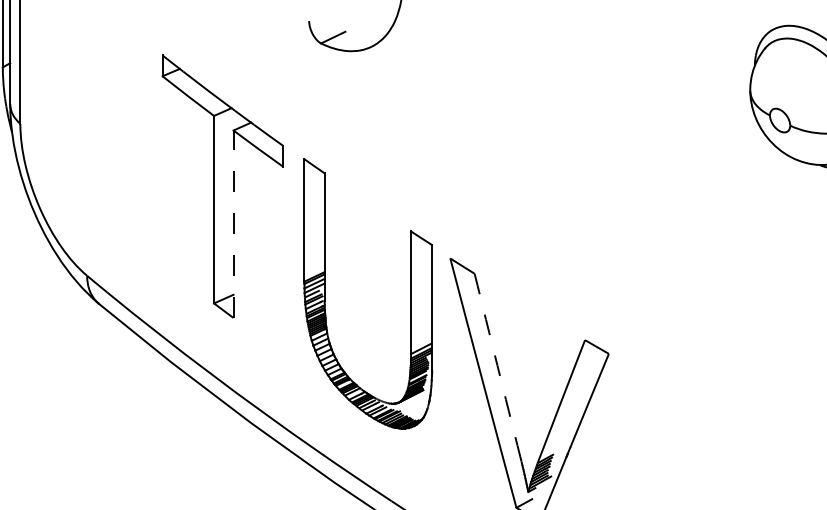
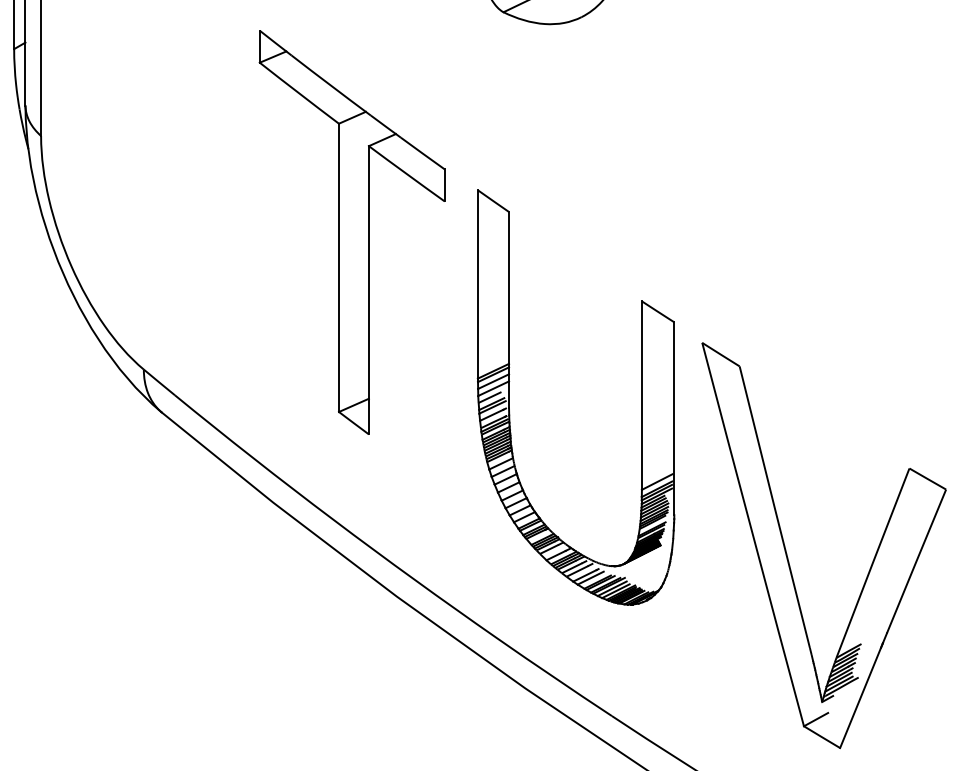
line: (233, 224) -> (368, 290), dashed -> solid
arc: (497, 365) -> (774, 507), dashed -> solid

